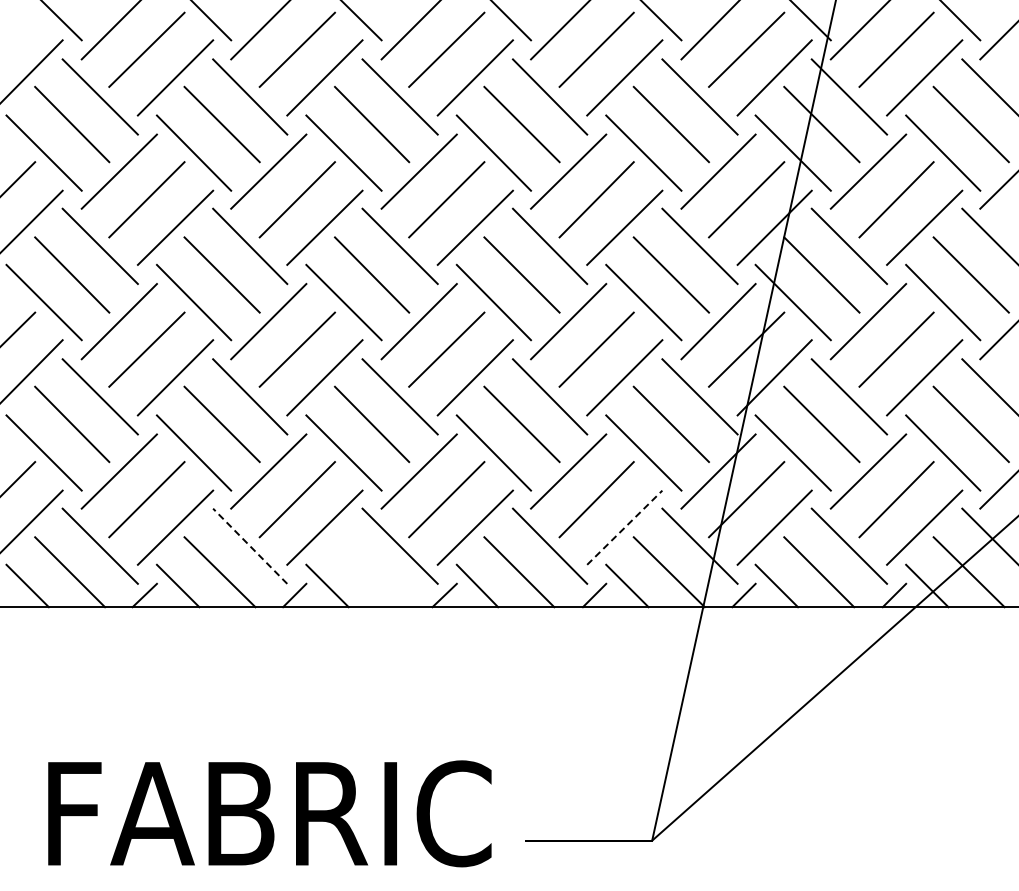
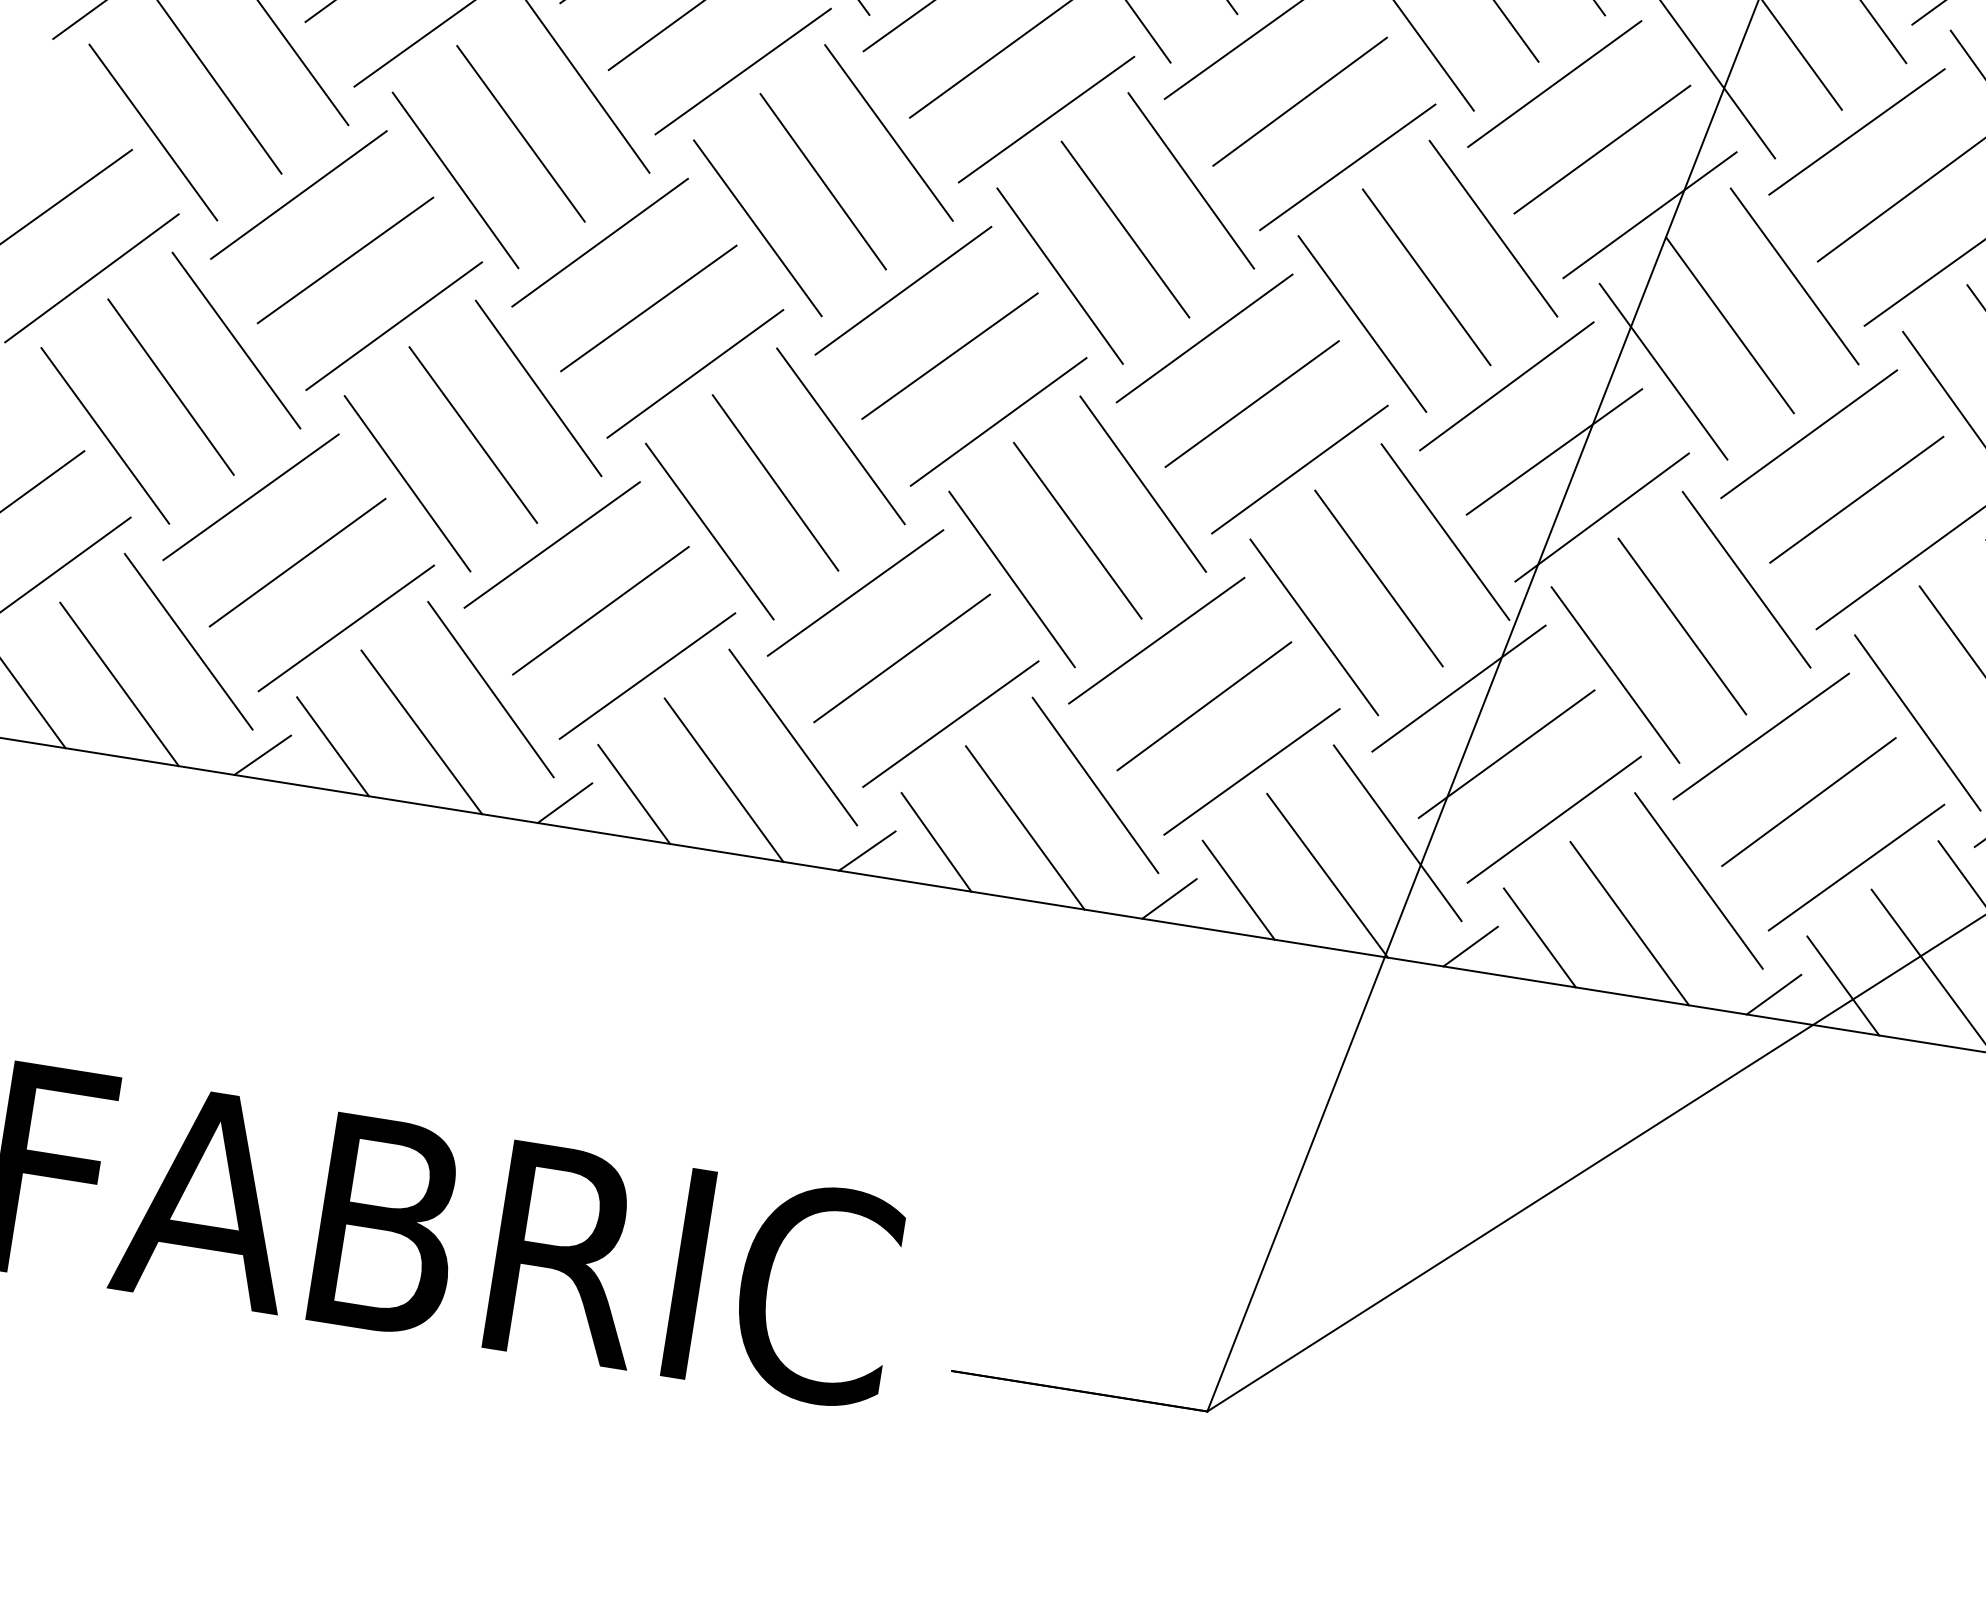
line: (624, 527) -> (1251, 771), dashed -> solid
line: (250, 546) -> (491, 690), dashed -> solid
line: (369, 572) -> (723, 780), added

